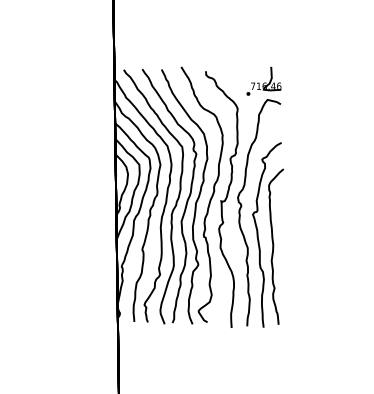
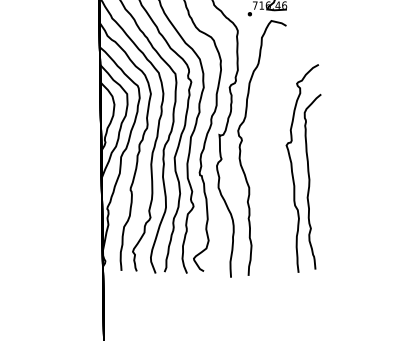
part: (267, 234) -> (302, 167), moved

